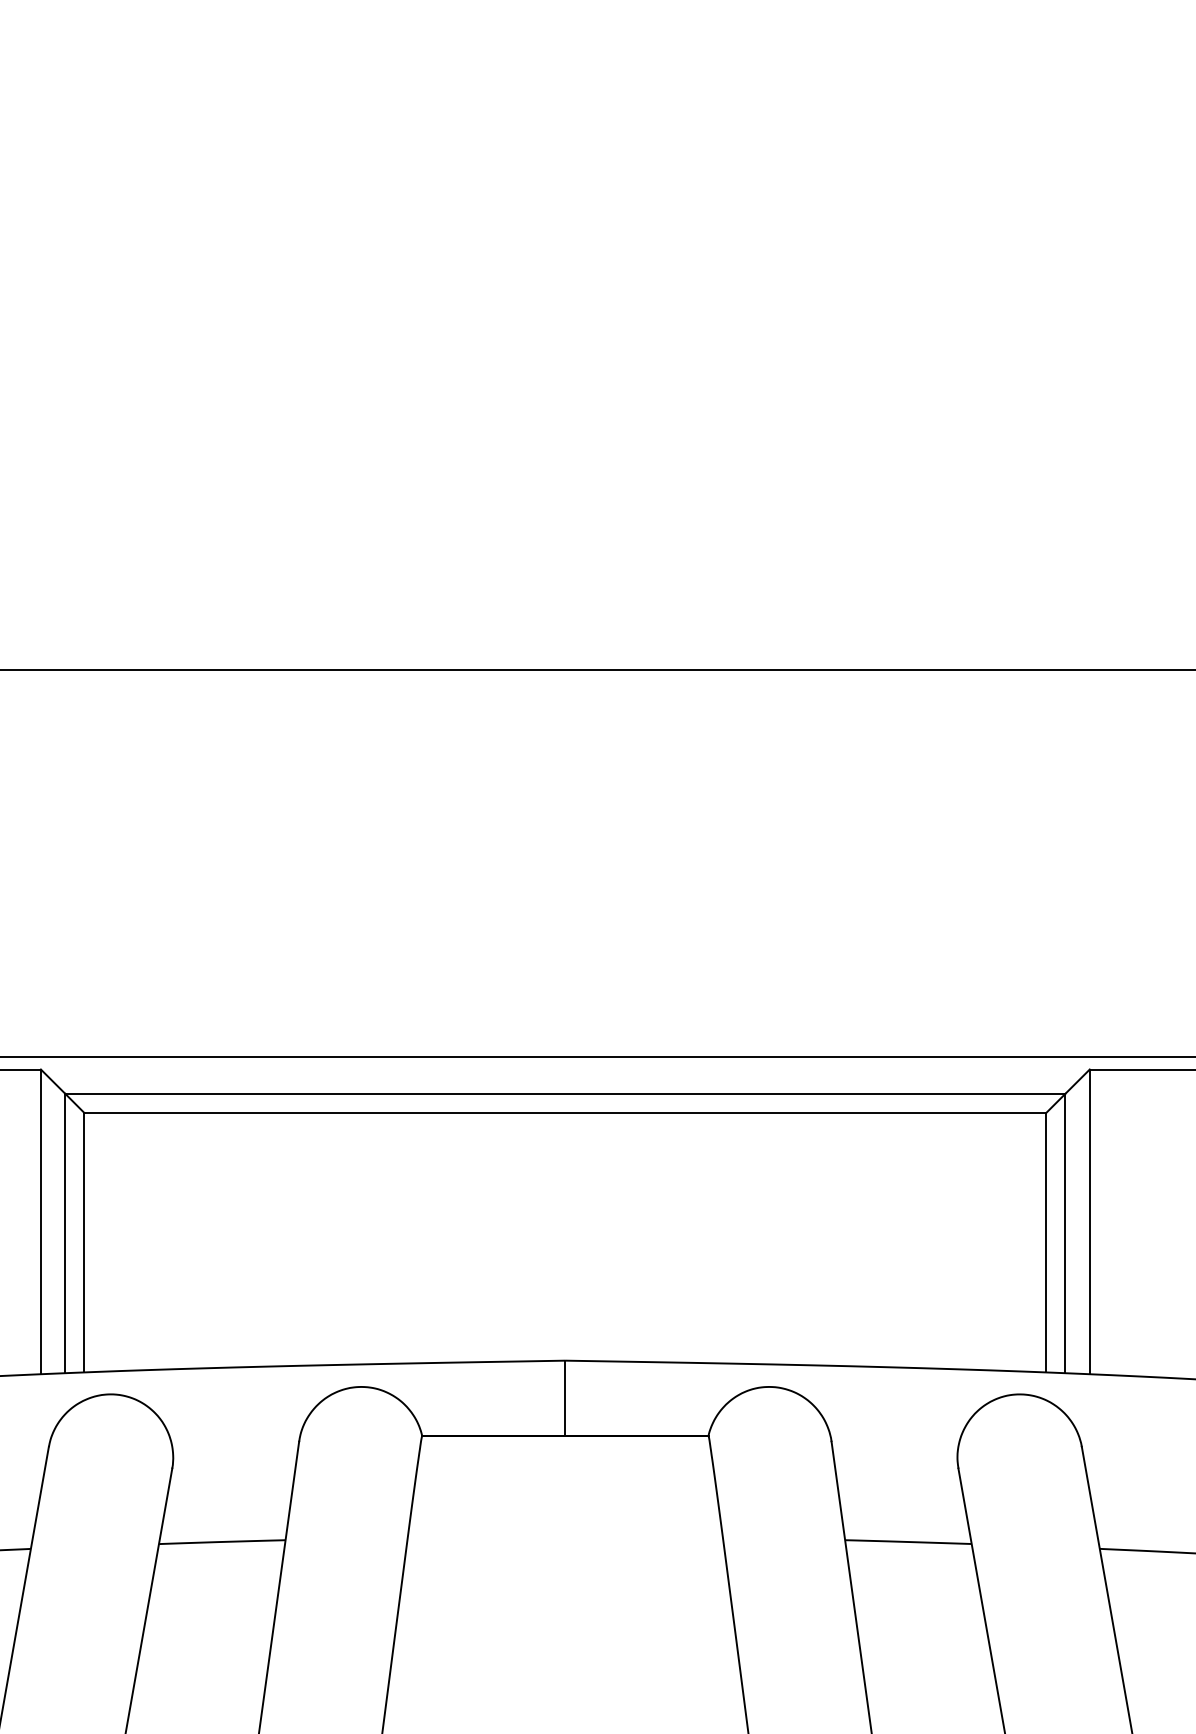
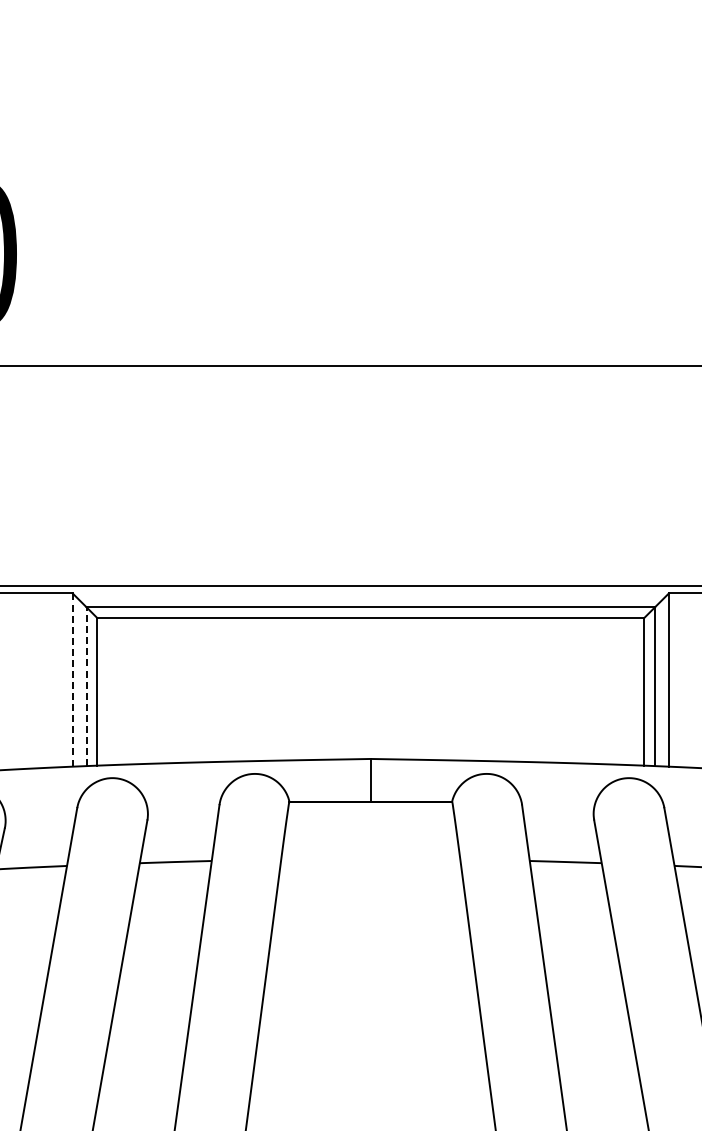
line: (40, 1222) -> (72, 680), solid -> dashed
line: (65, 1233) -> (86, 686), solid -> dashed

